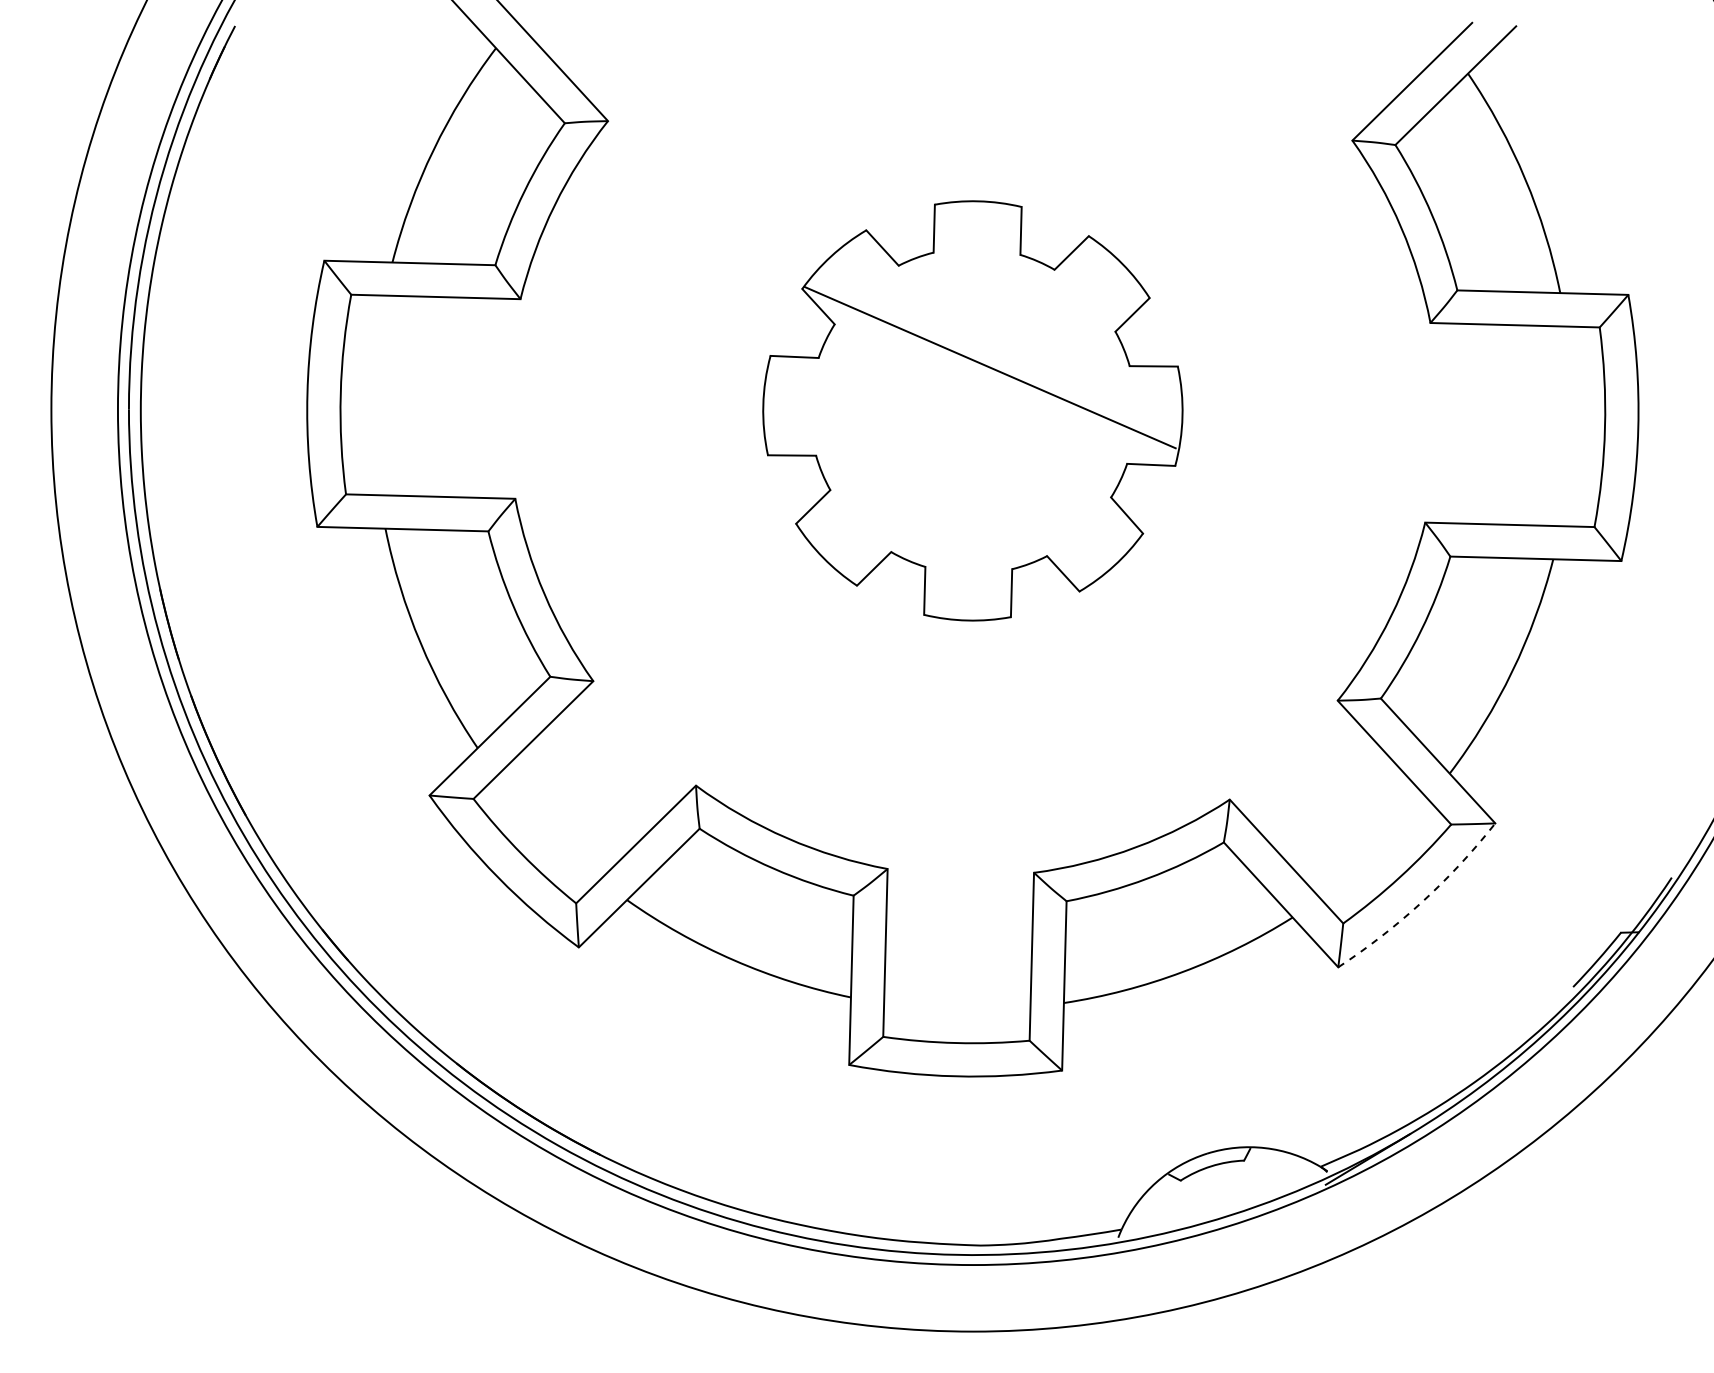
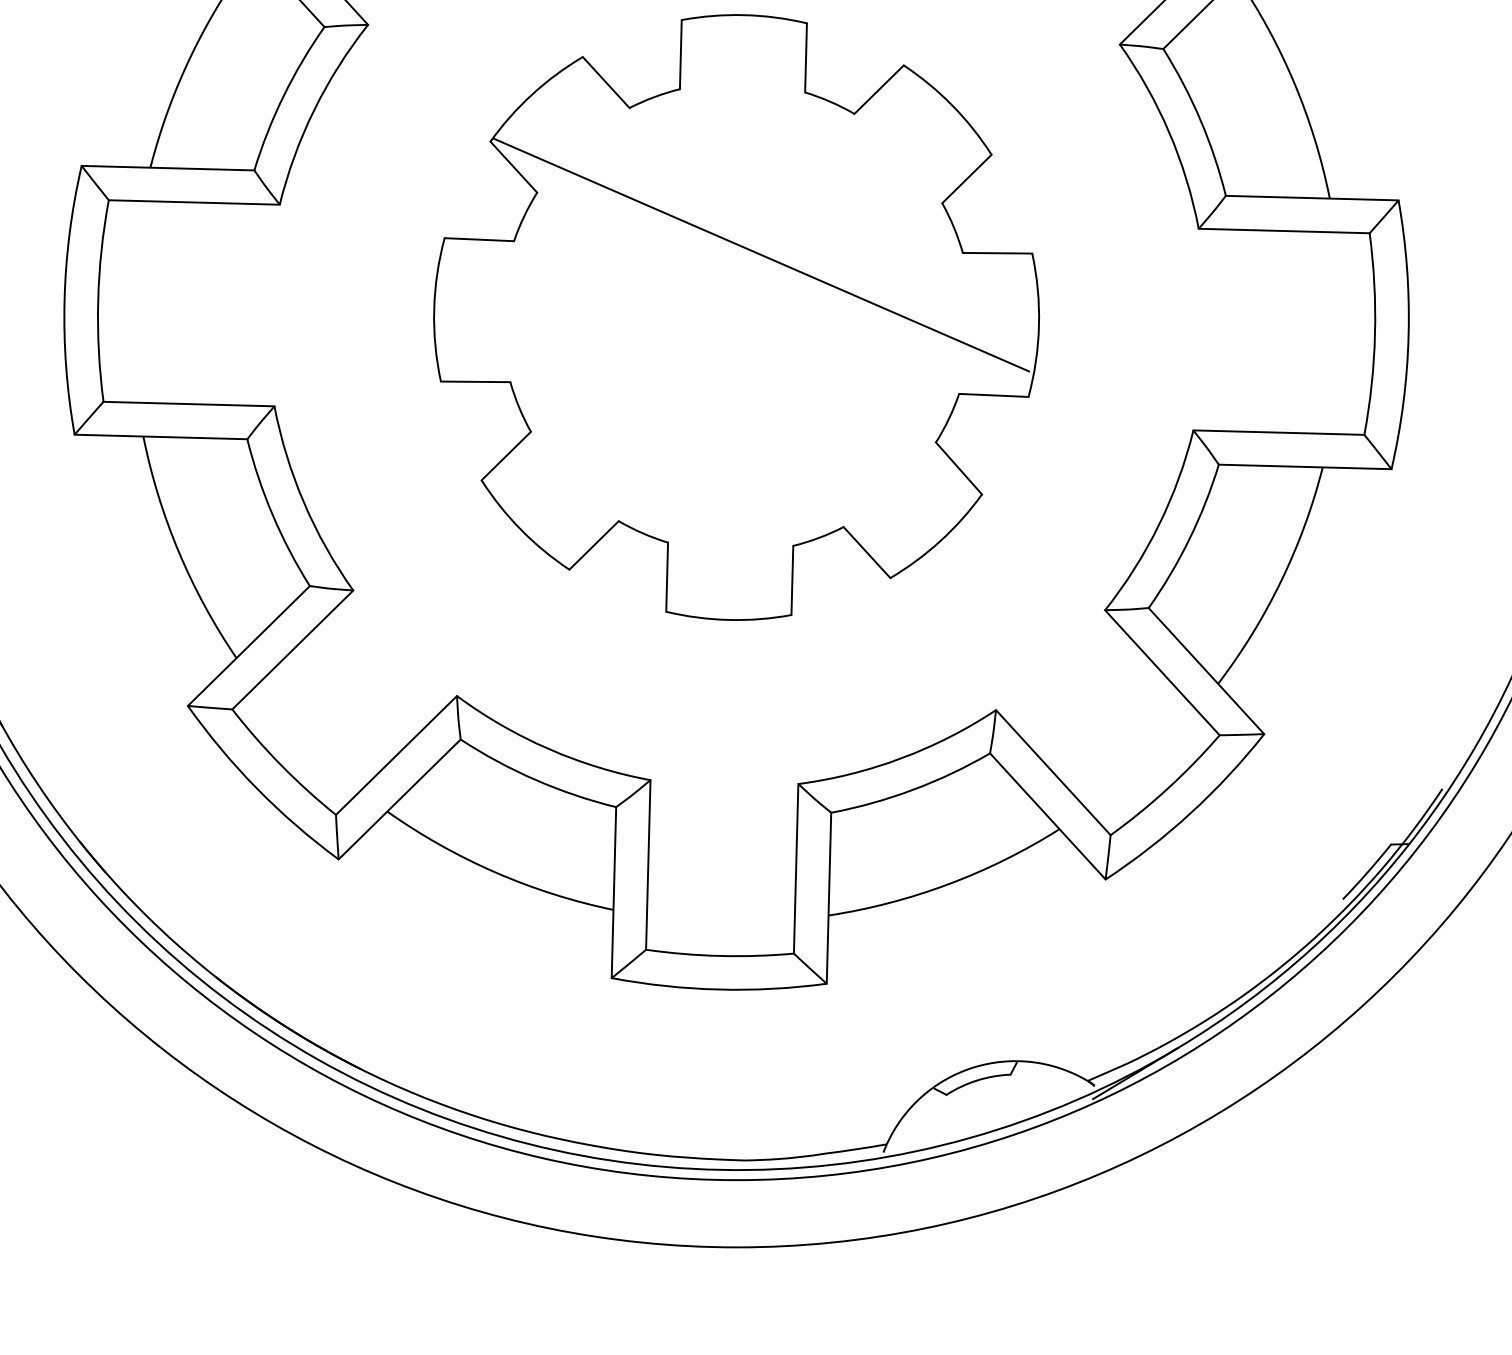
part: (972, 410) -> (736, 317), size x1.43
arc: (1422, 901) -> (1190, 813), dashed -> solid

